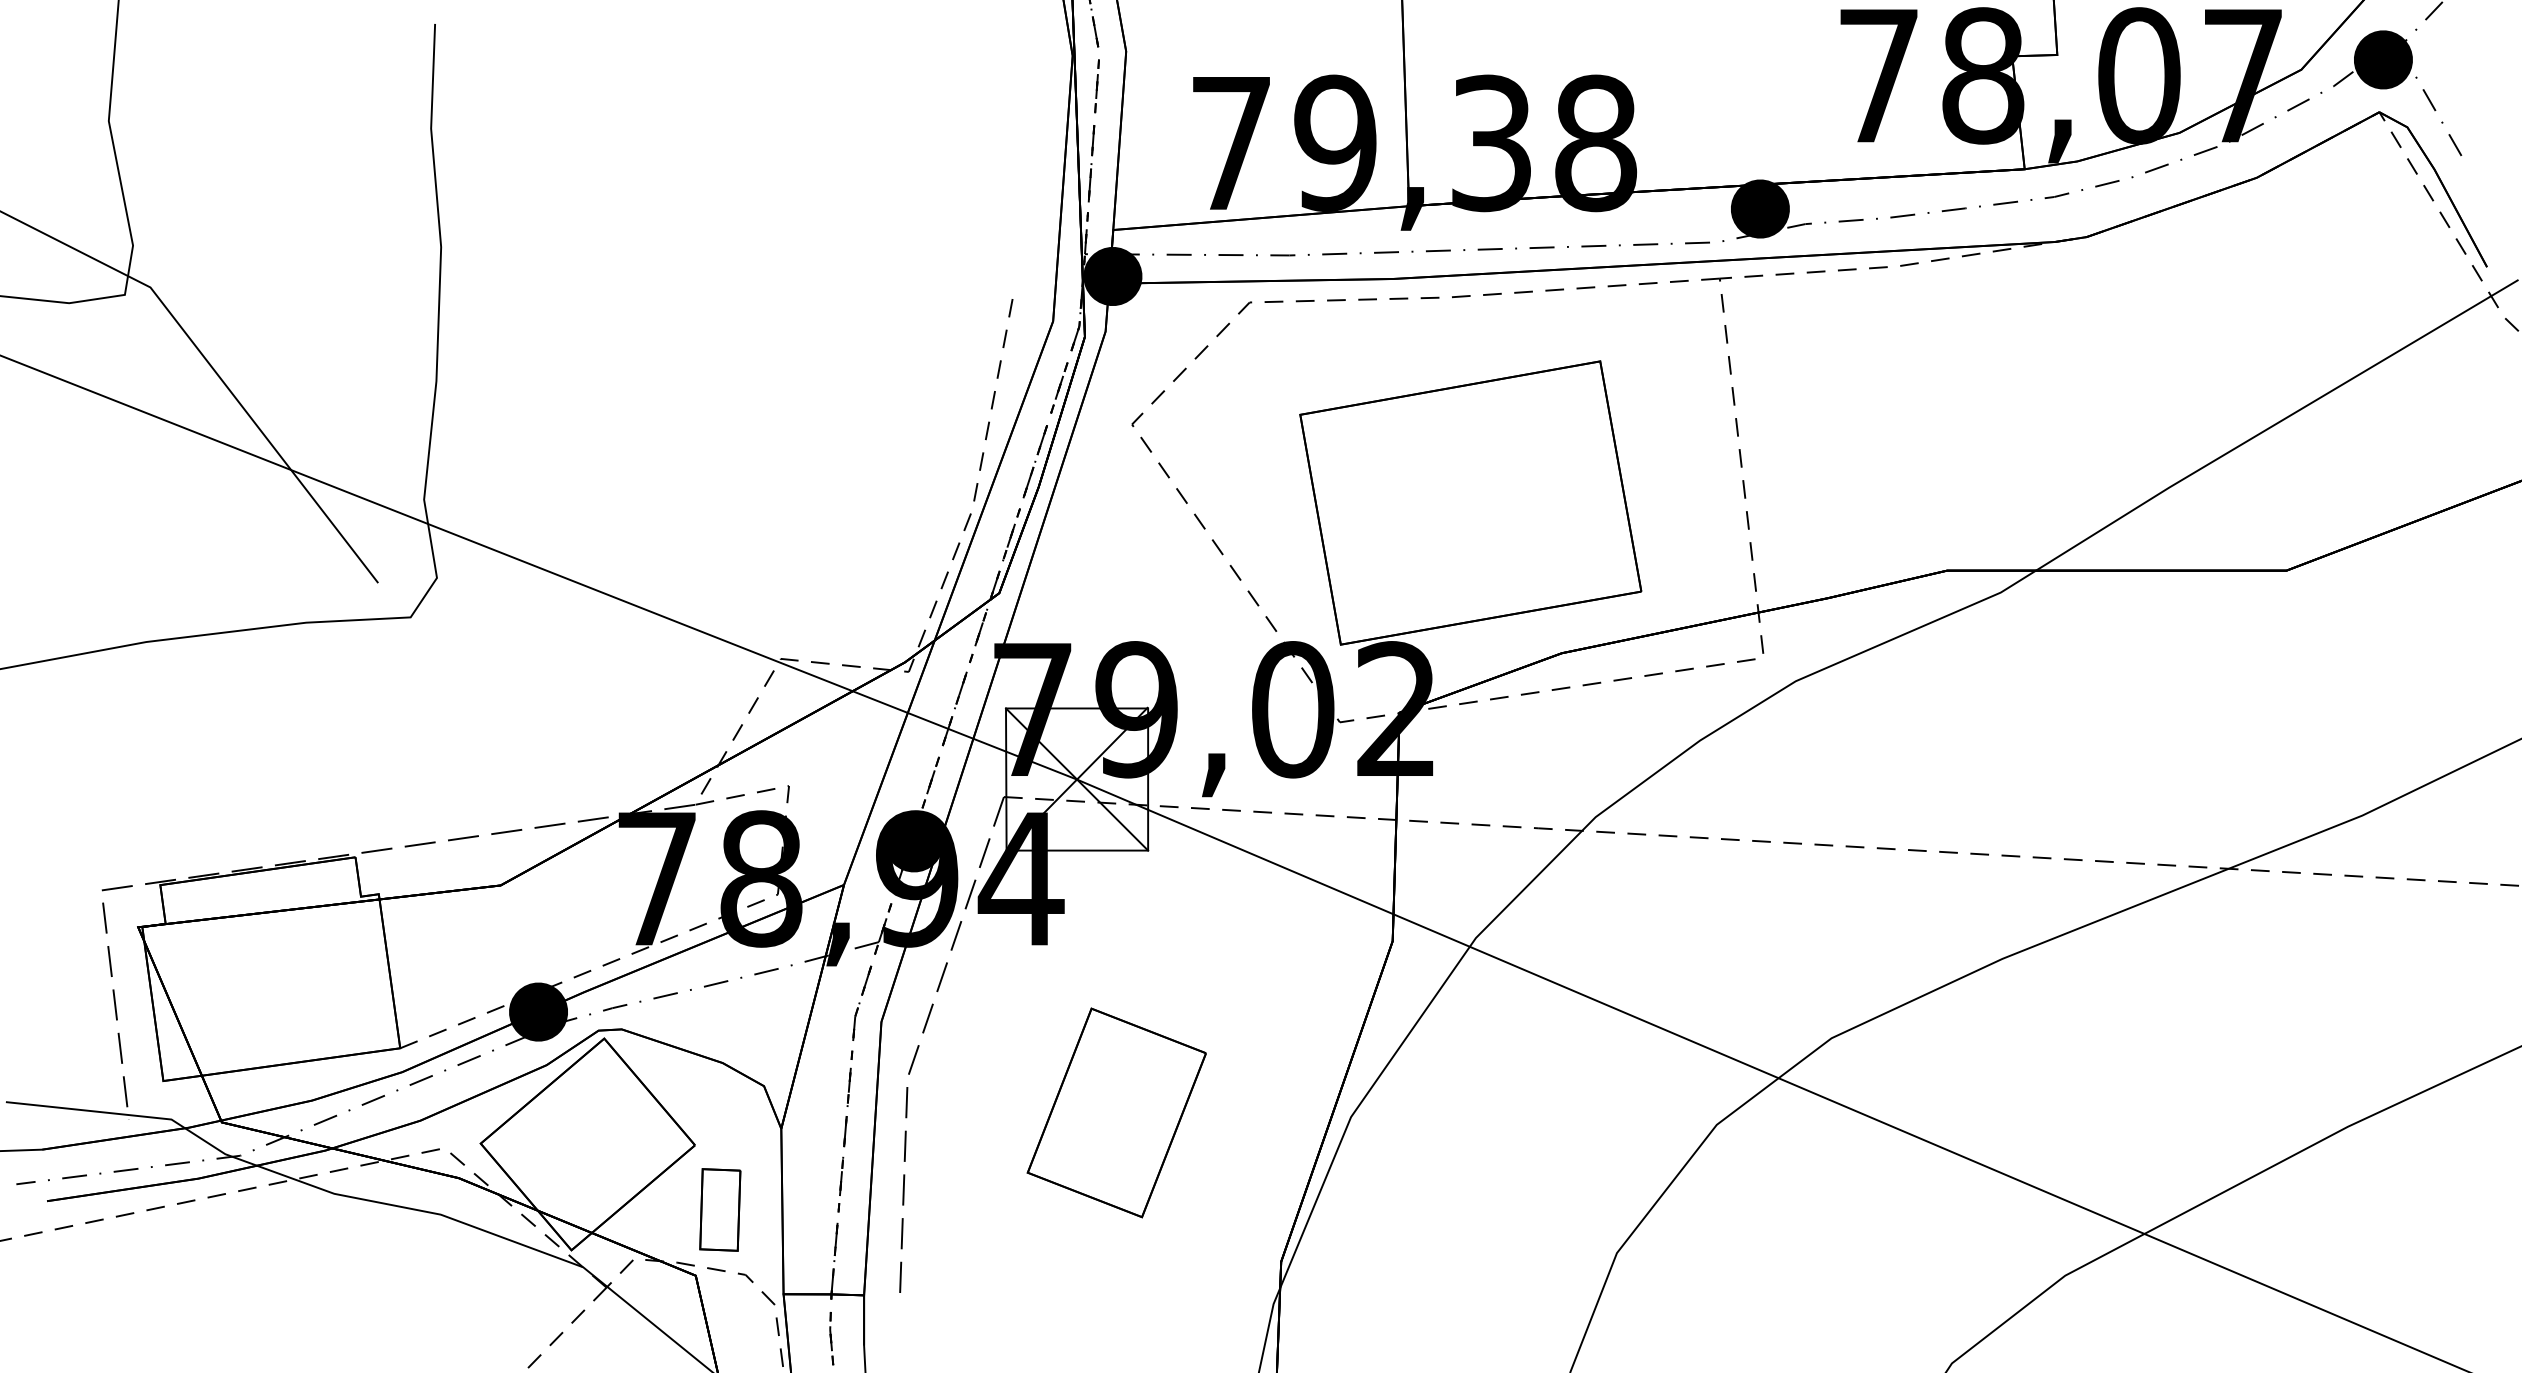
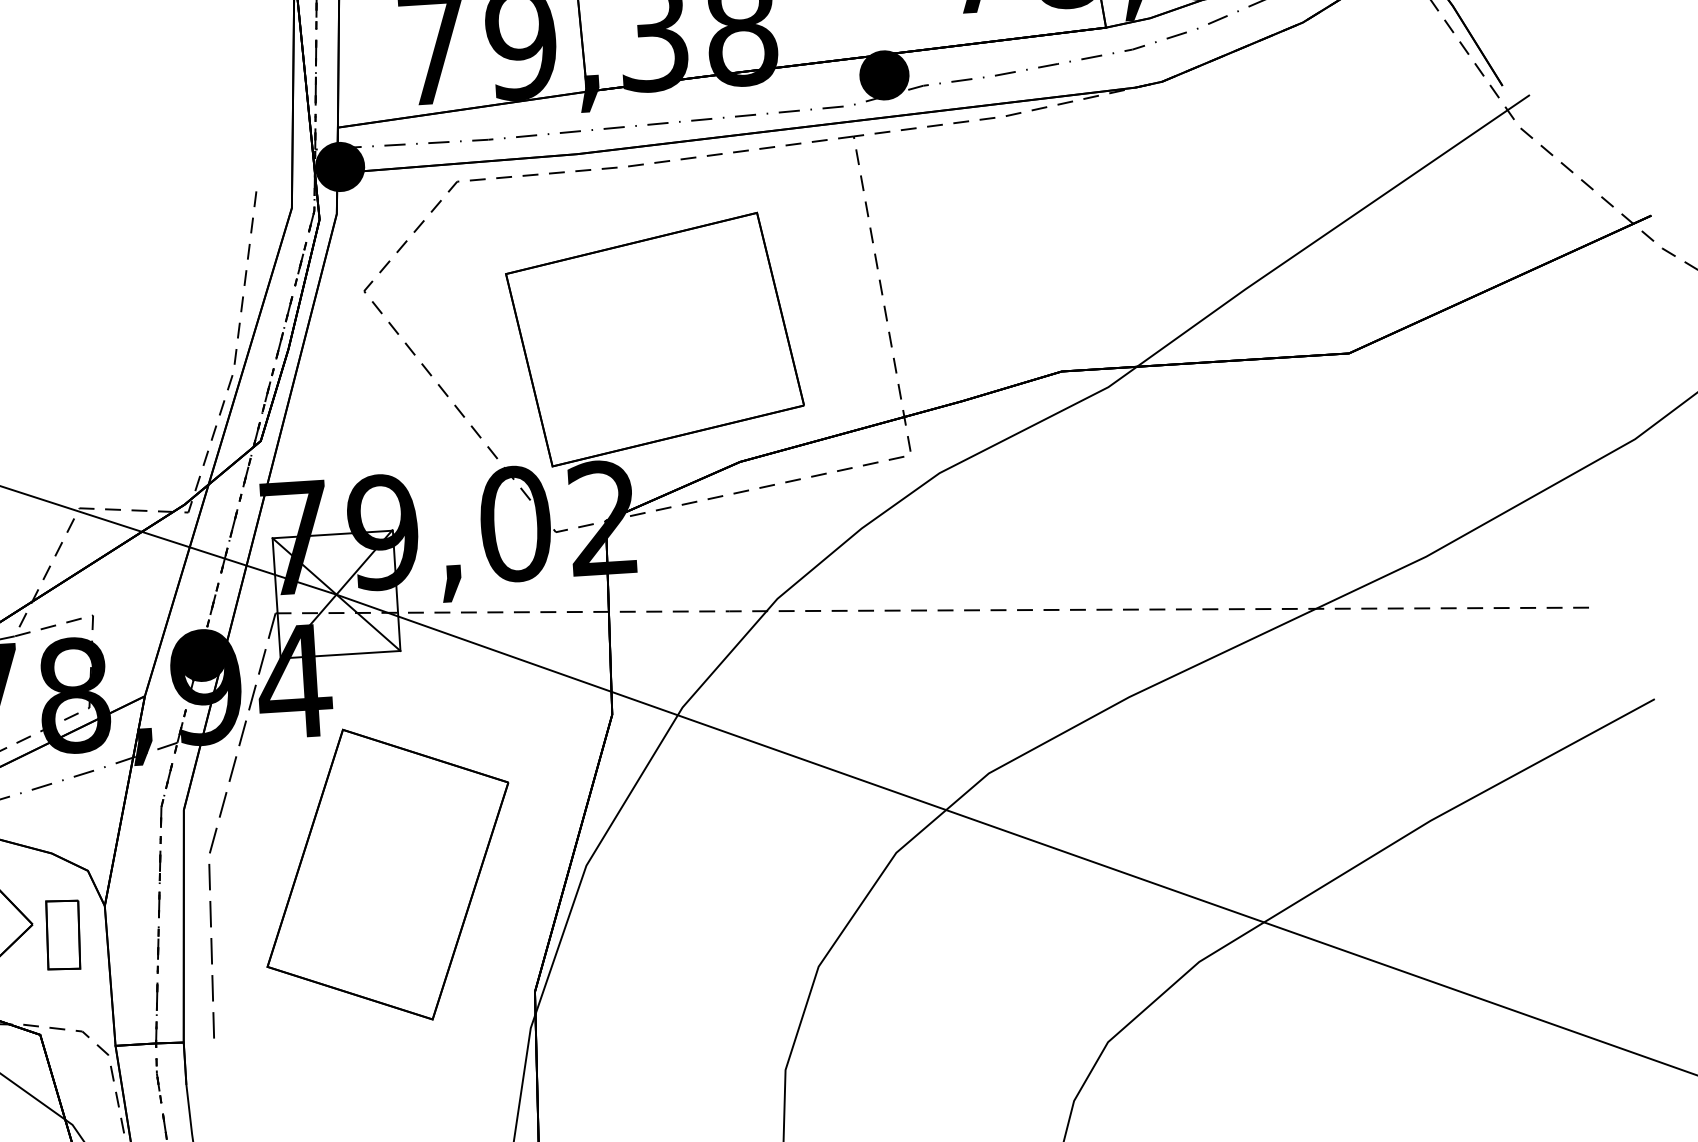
part: (1116, 1112) -> (387, 874), size x1.67
part: (720, 1209) -> (63, 934), moved

